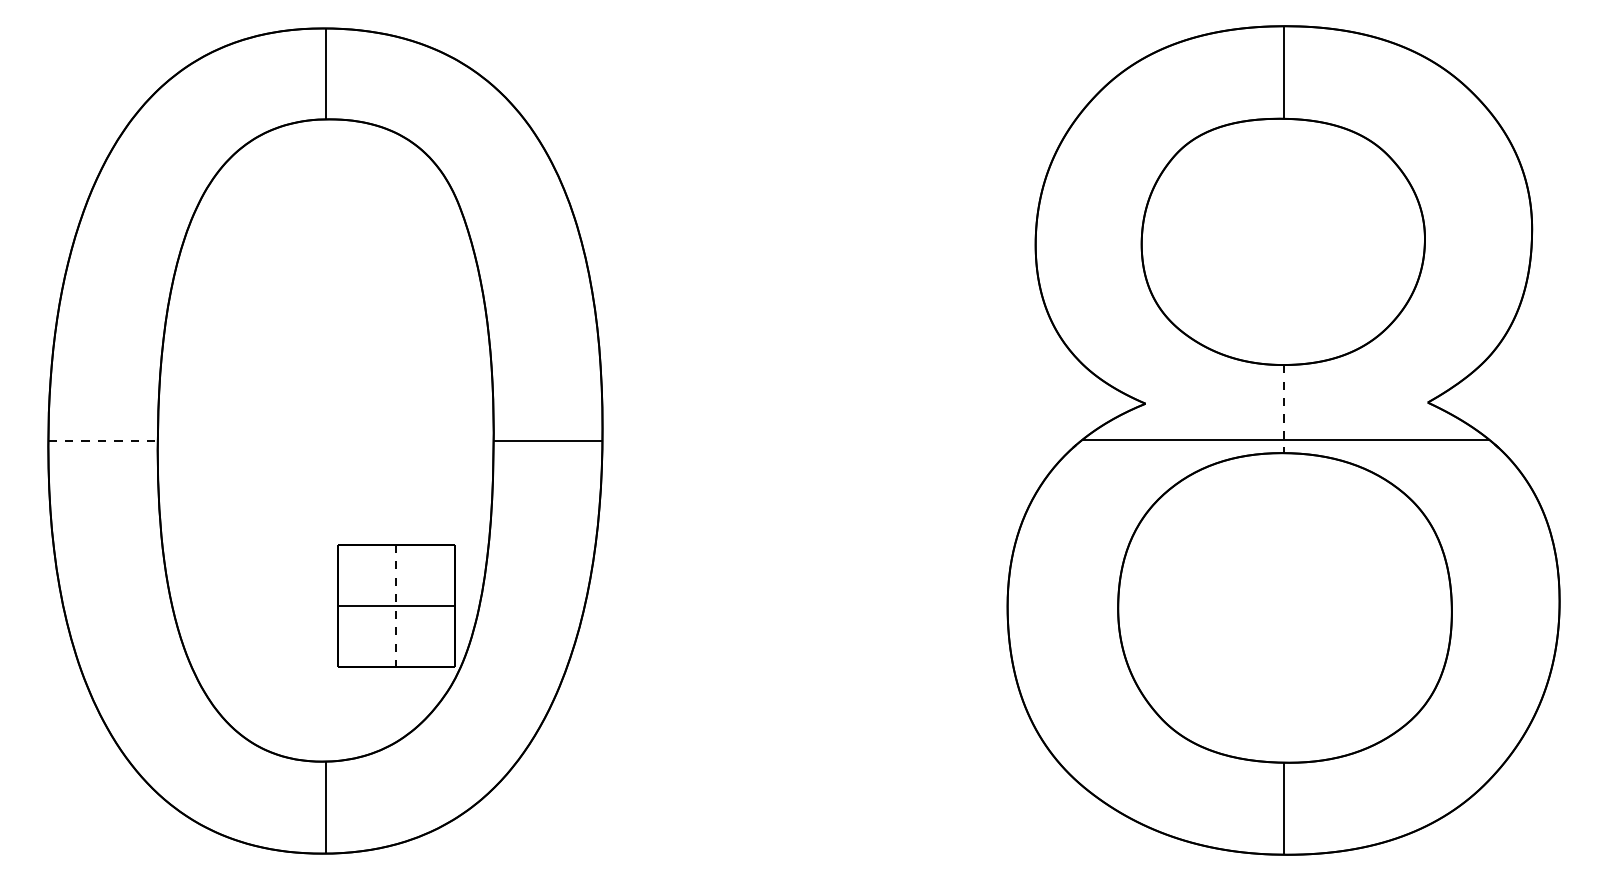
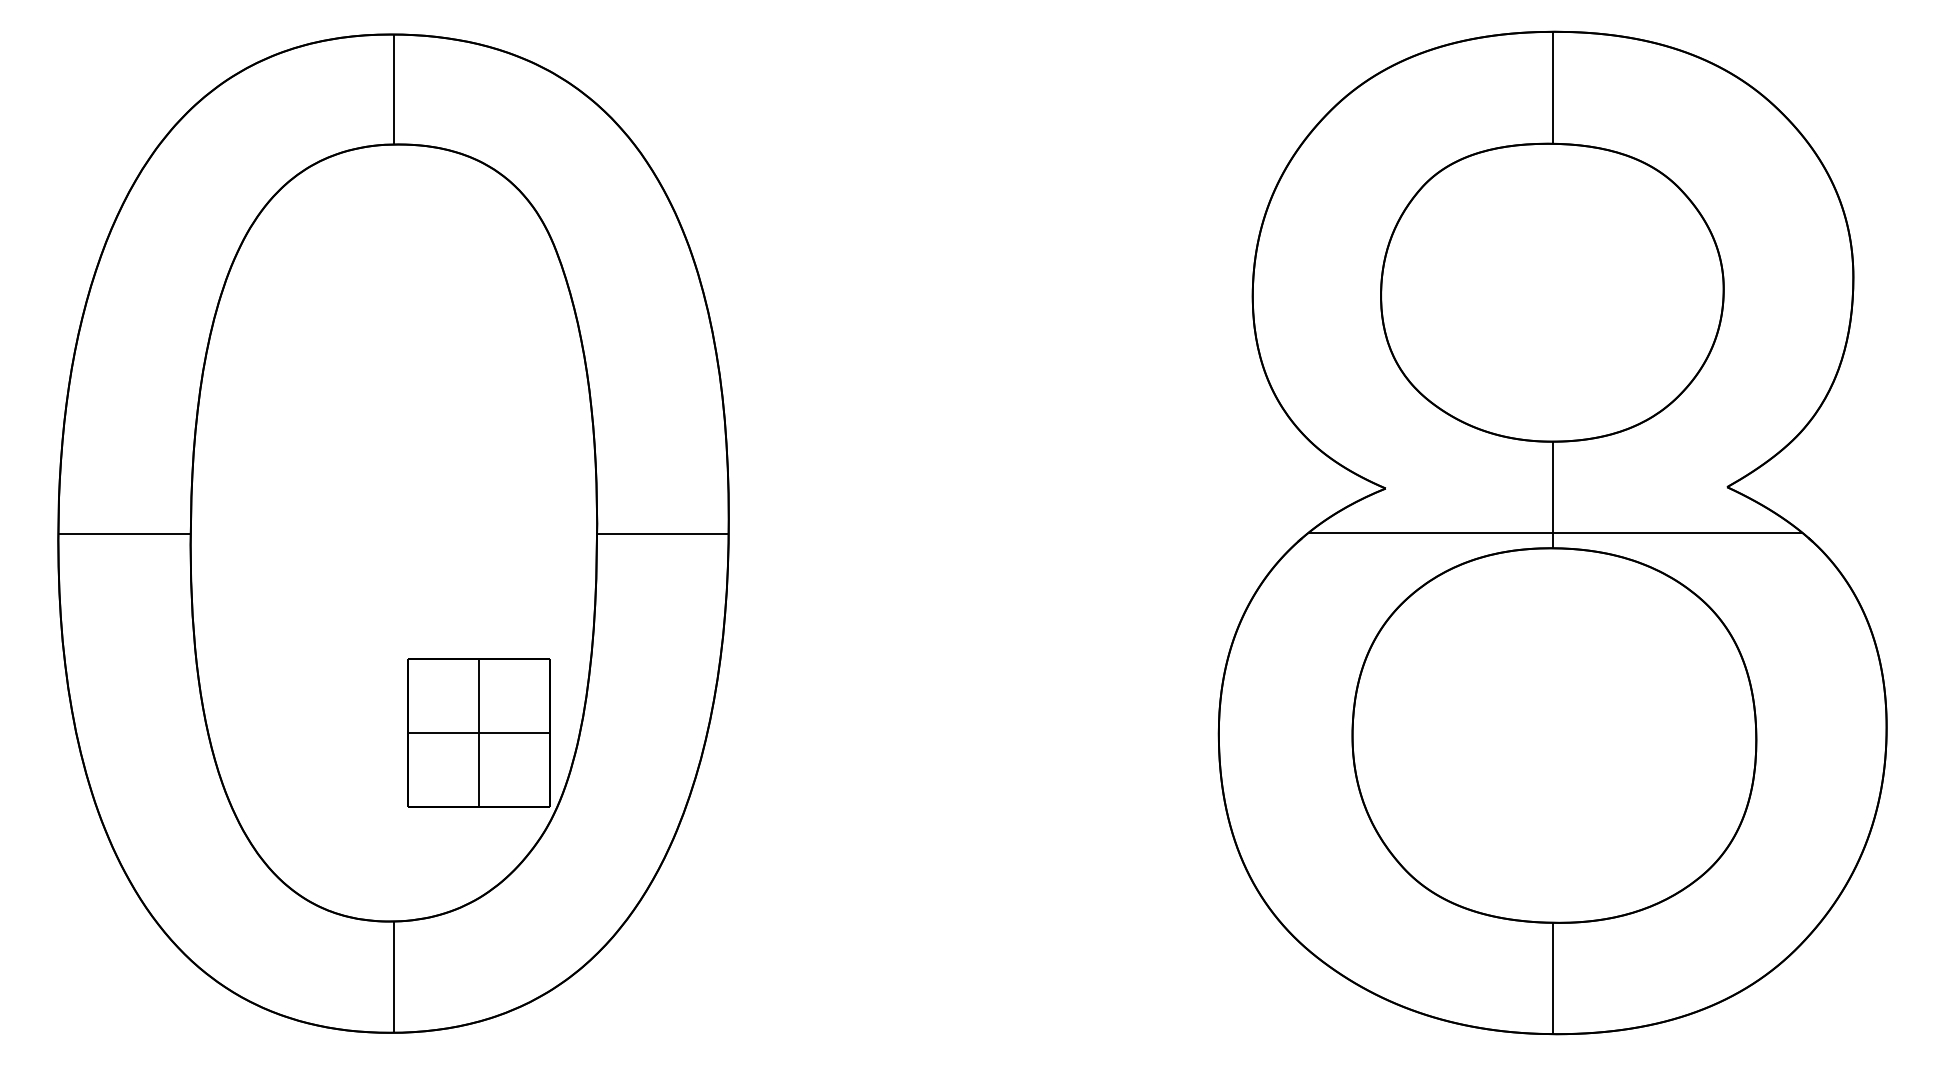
line: (1283, 409) -> (1552, 495), dashed -> solid
line: (103, 440) -> (125, 533), dashed -> solid
line: (396, 606) -> (479, 733), dashed -> solid

